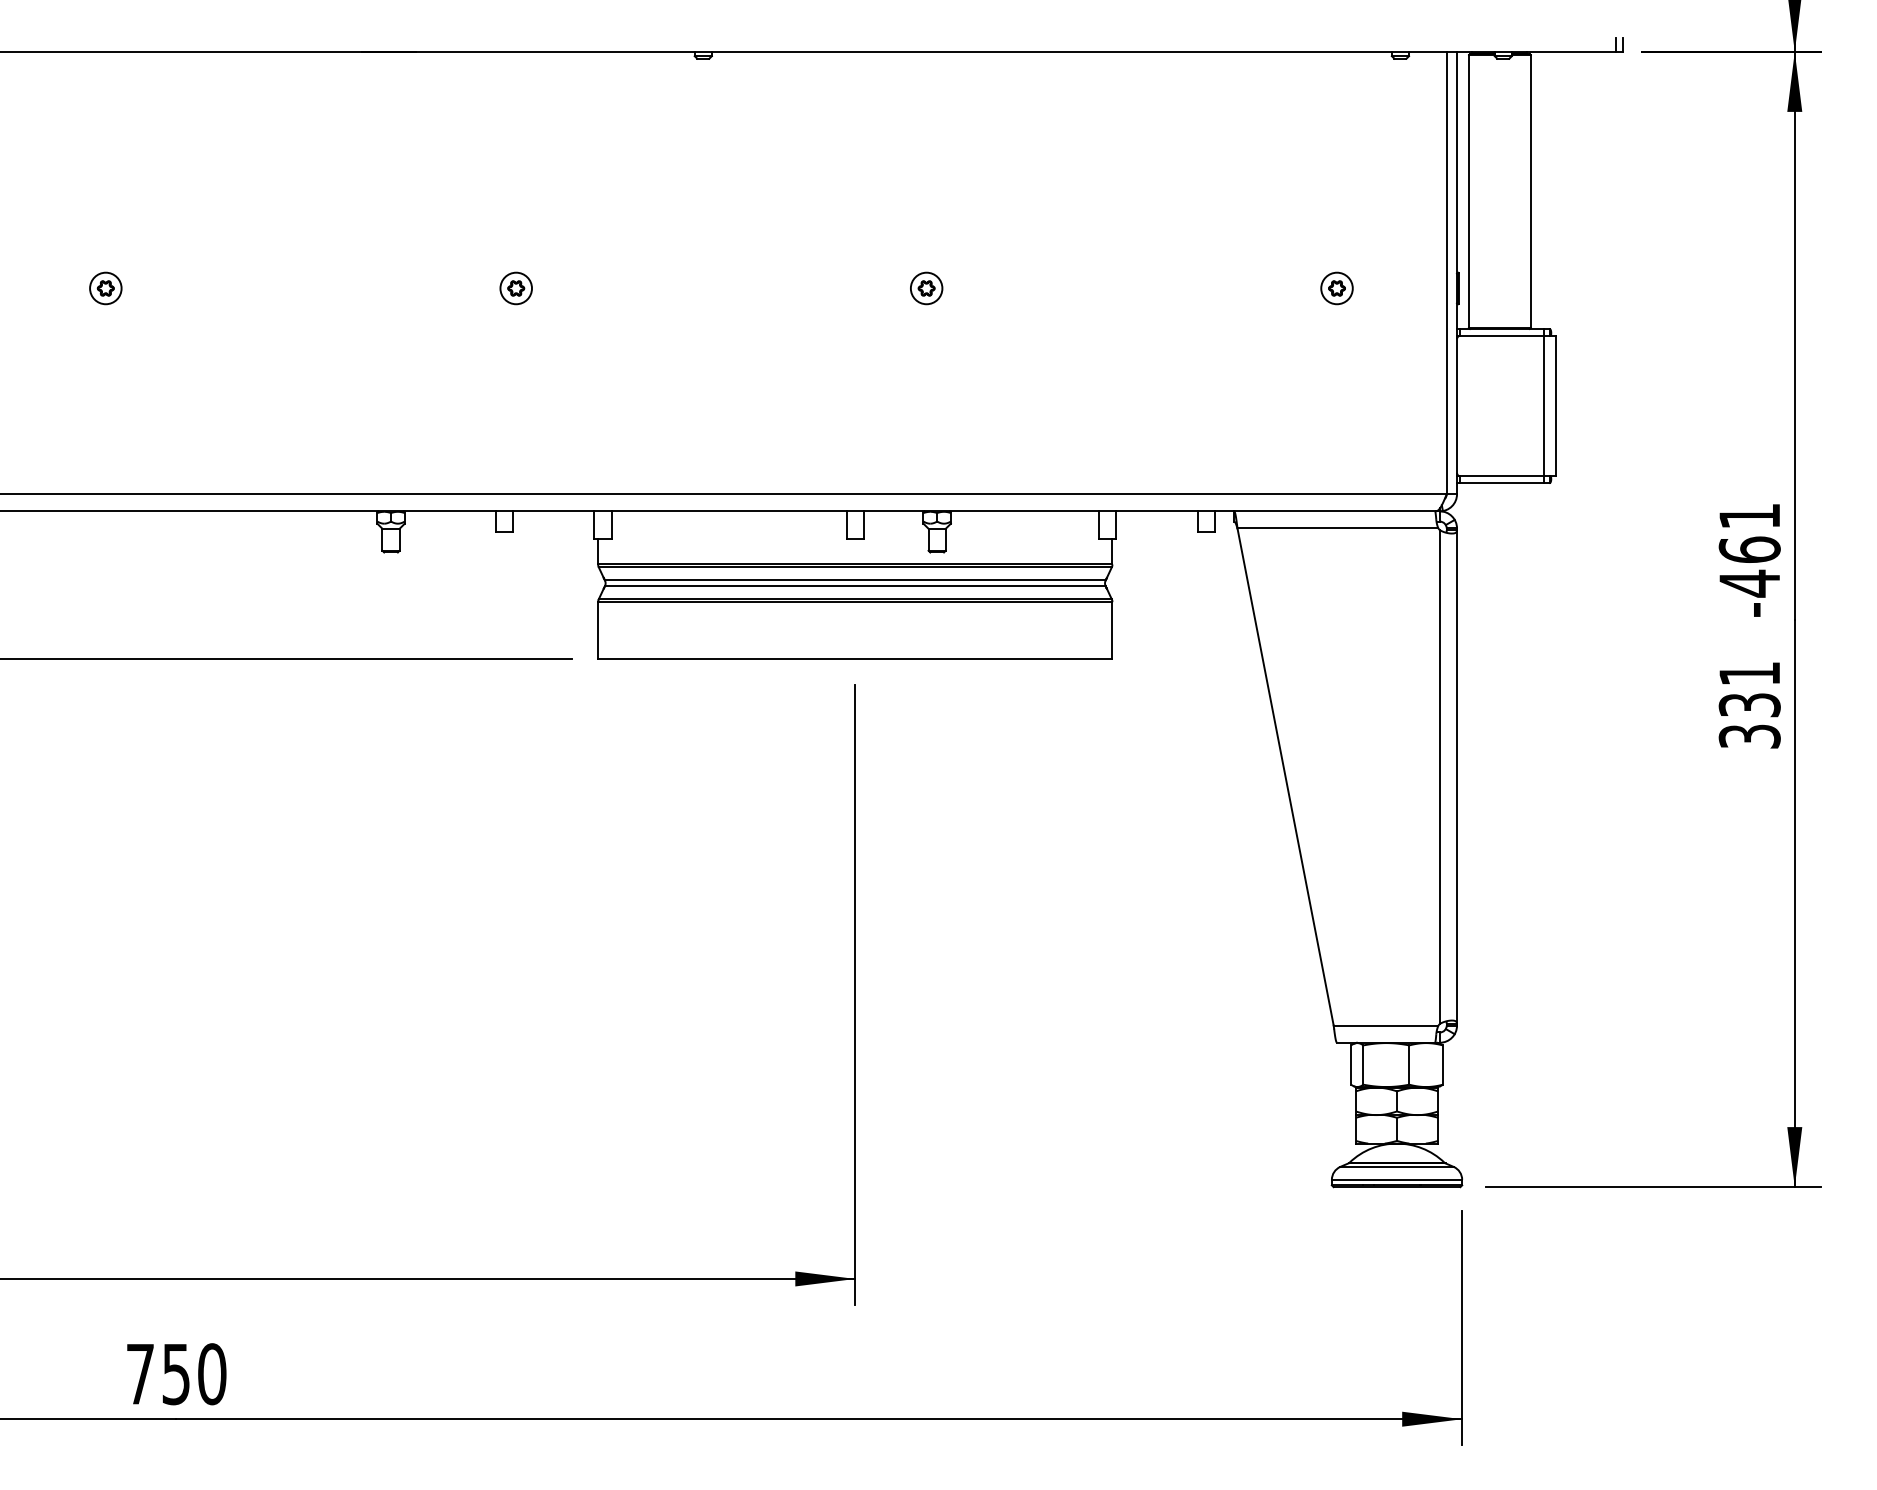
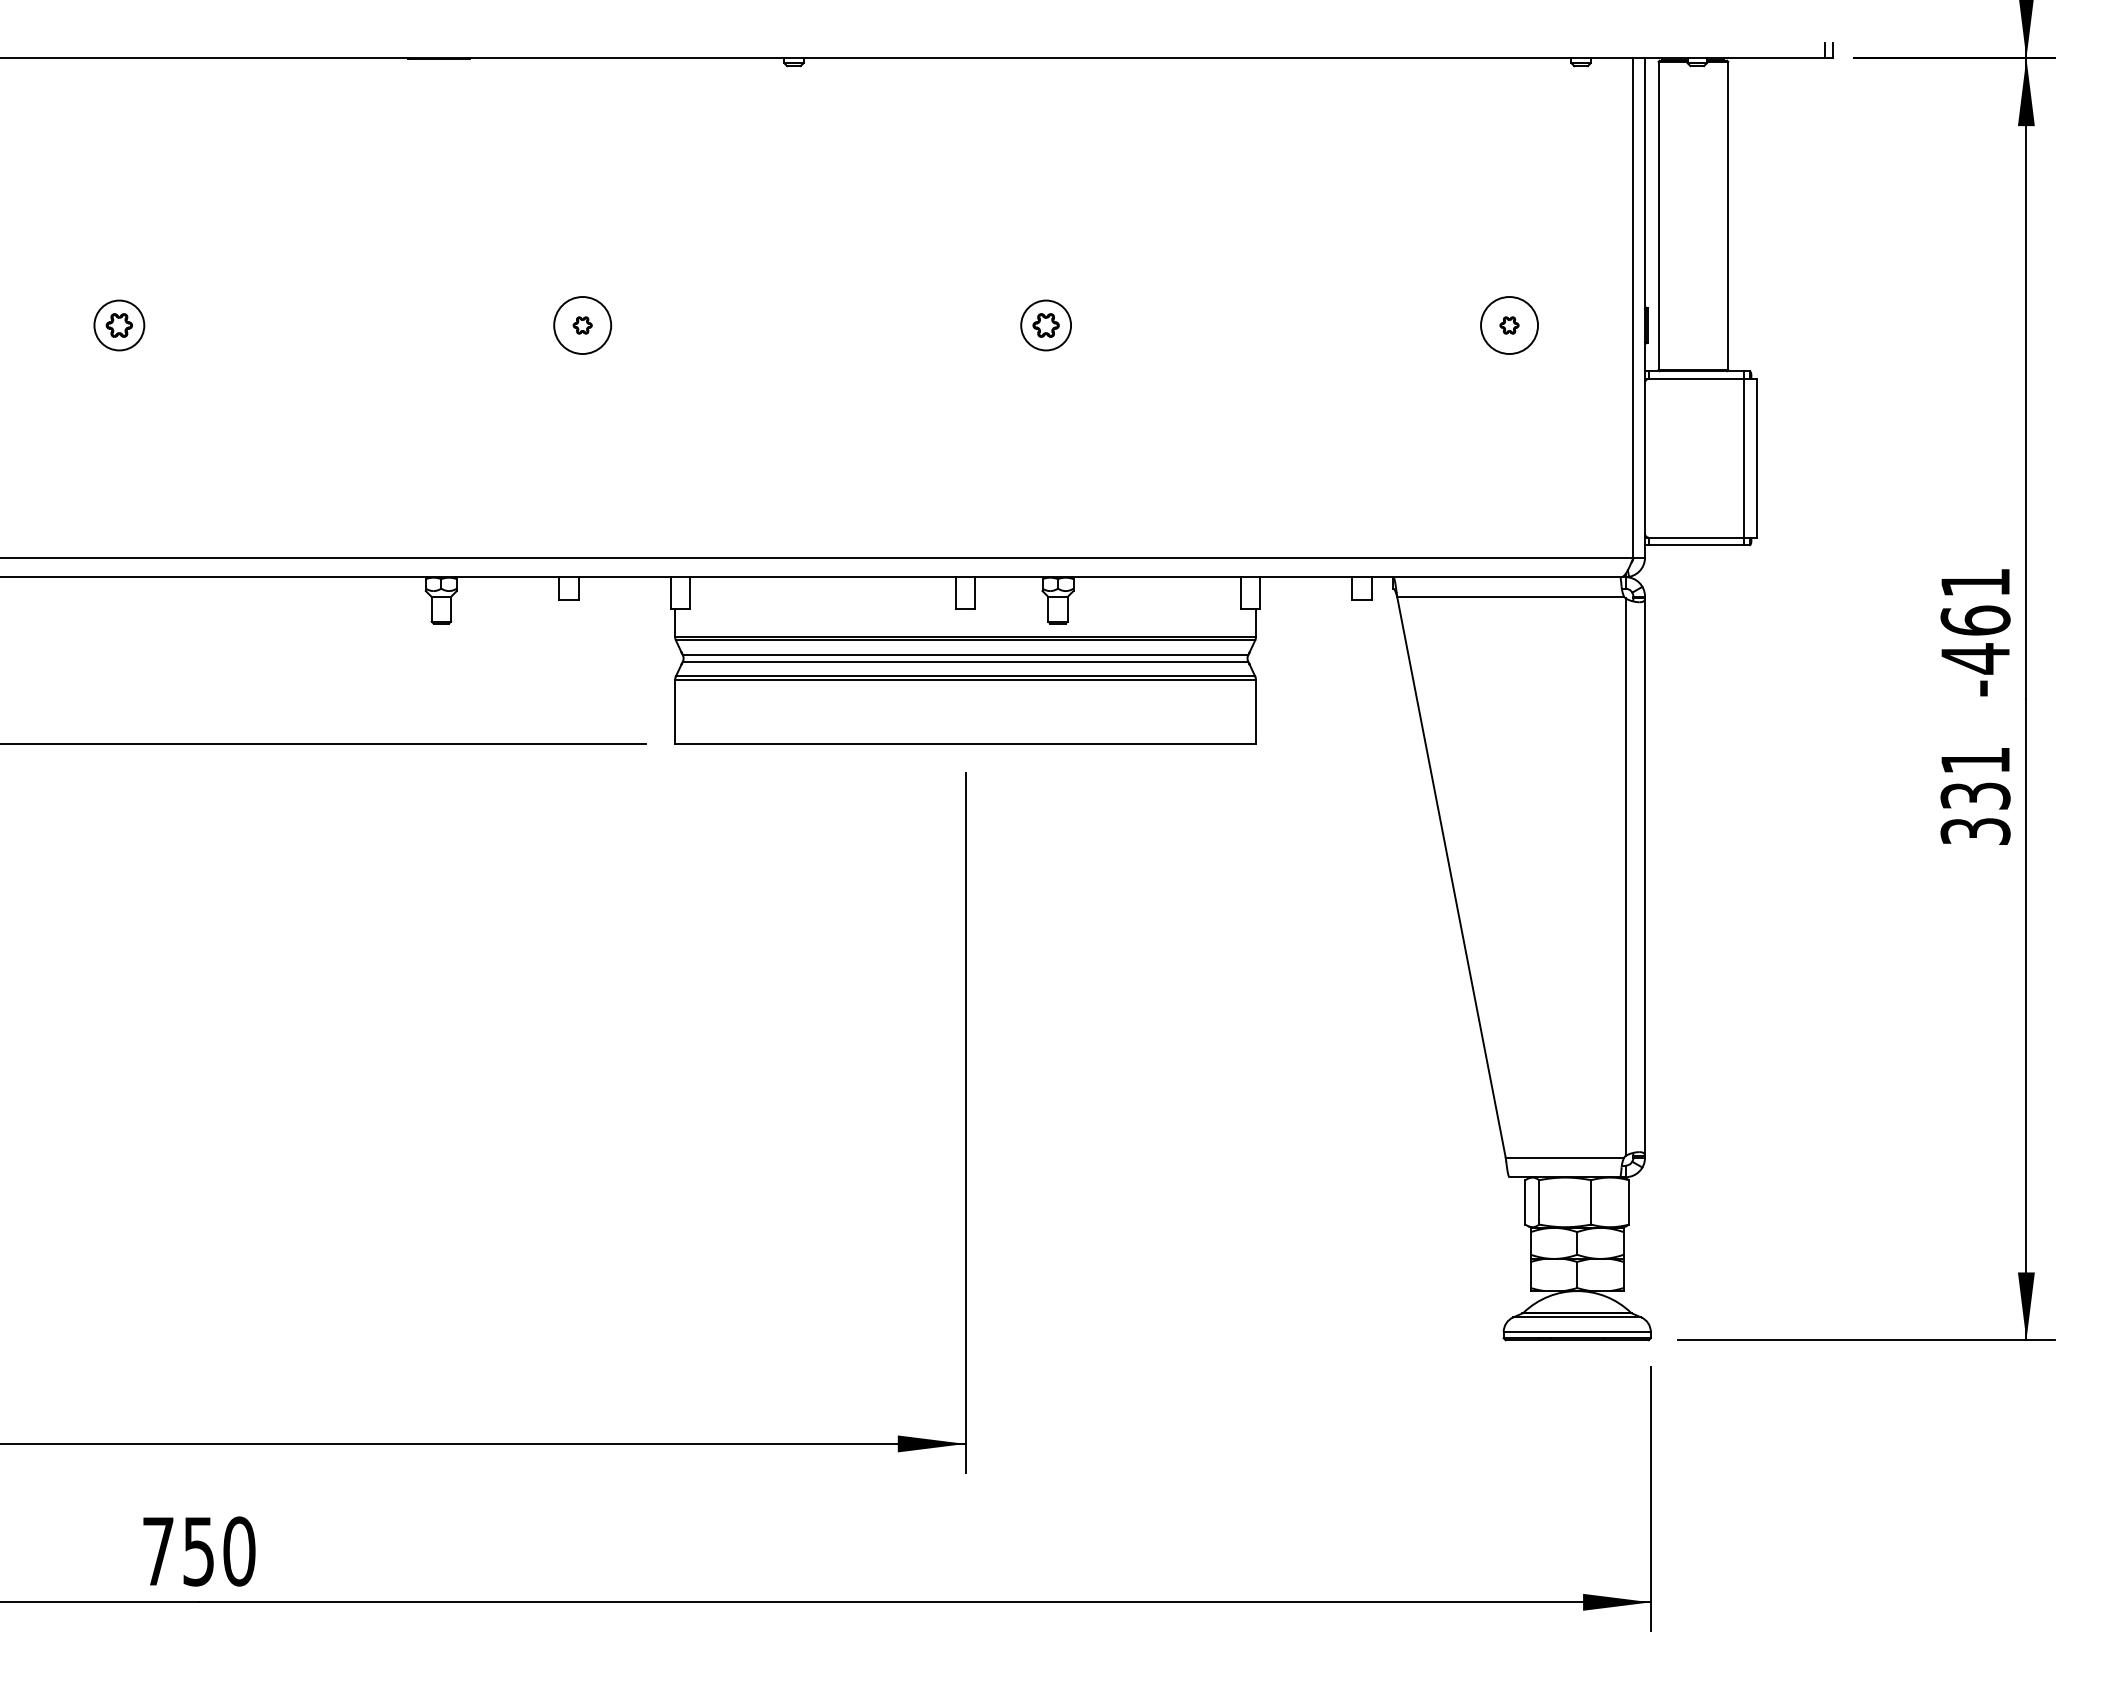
part: (105, 288) -> (118, 325), size x1.4
circle: (516, 288) -> (582, 325), size x1.6
part: (926, 288) -> (1045, 325), size x1.4
circle: (1337, 288) -> (1509, 325), size x1.6

